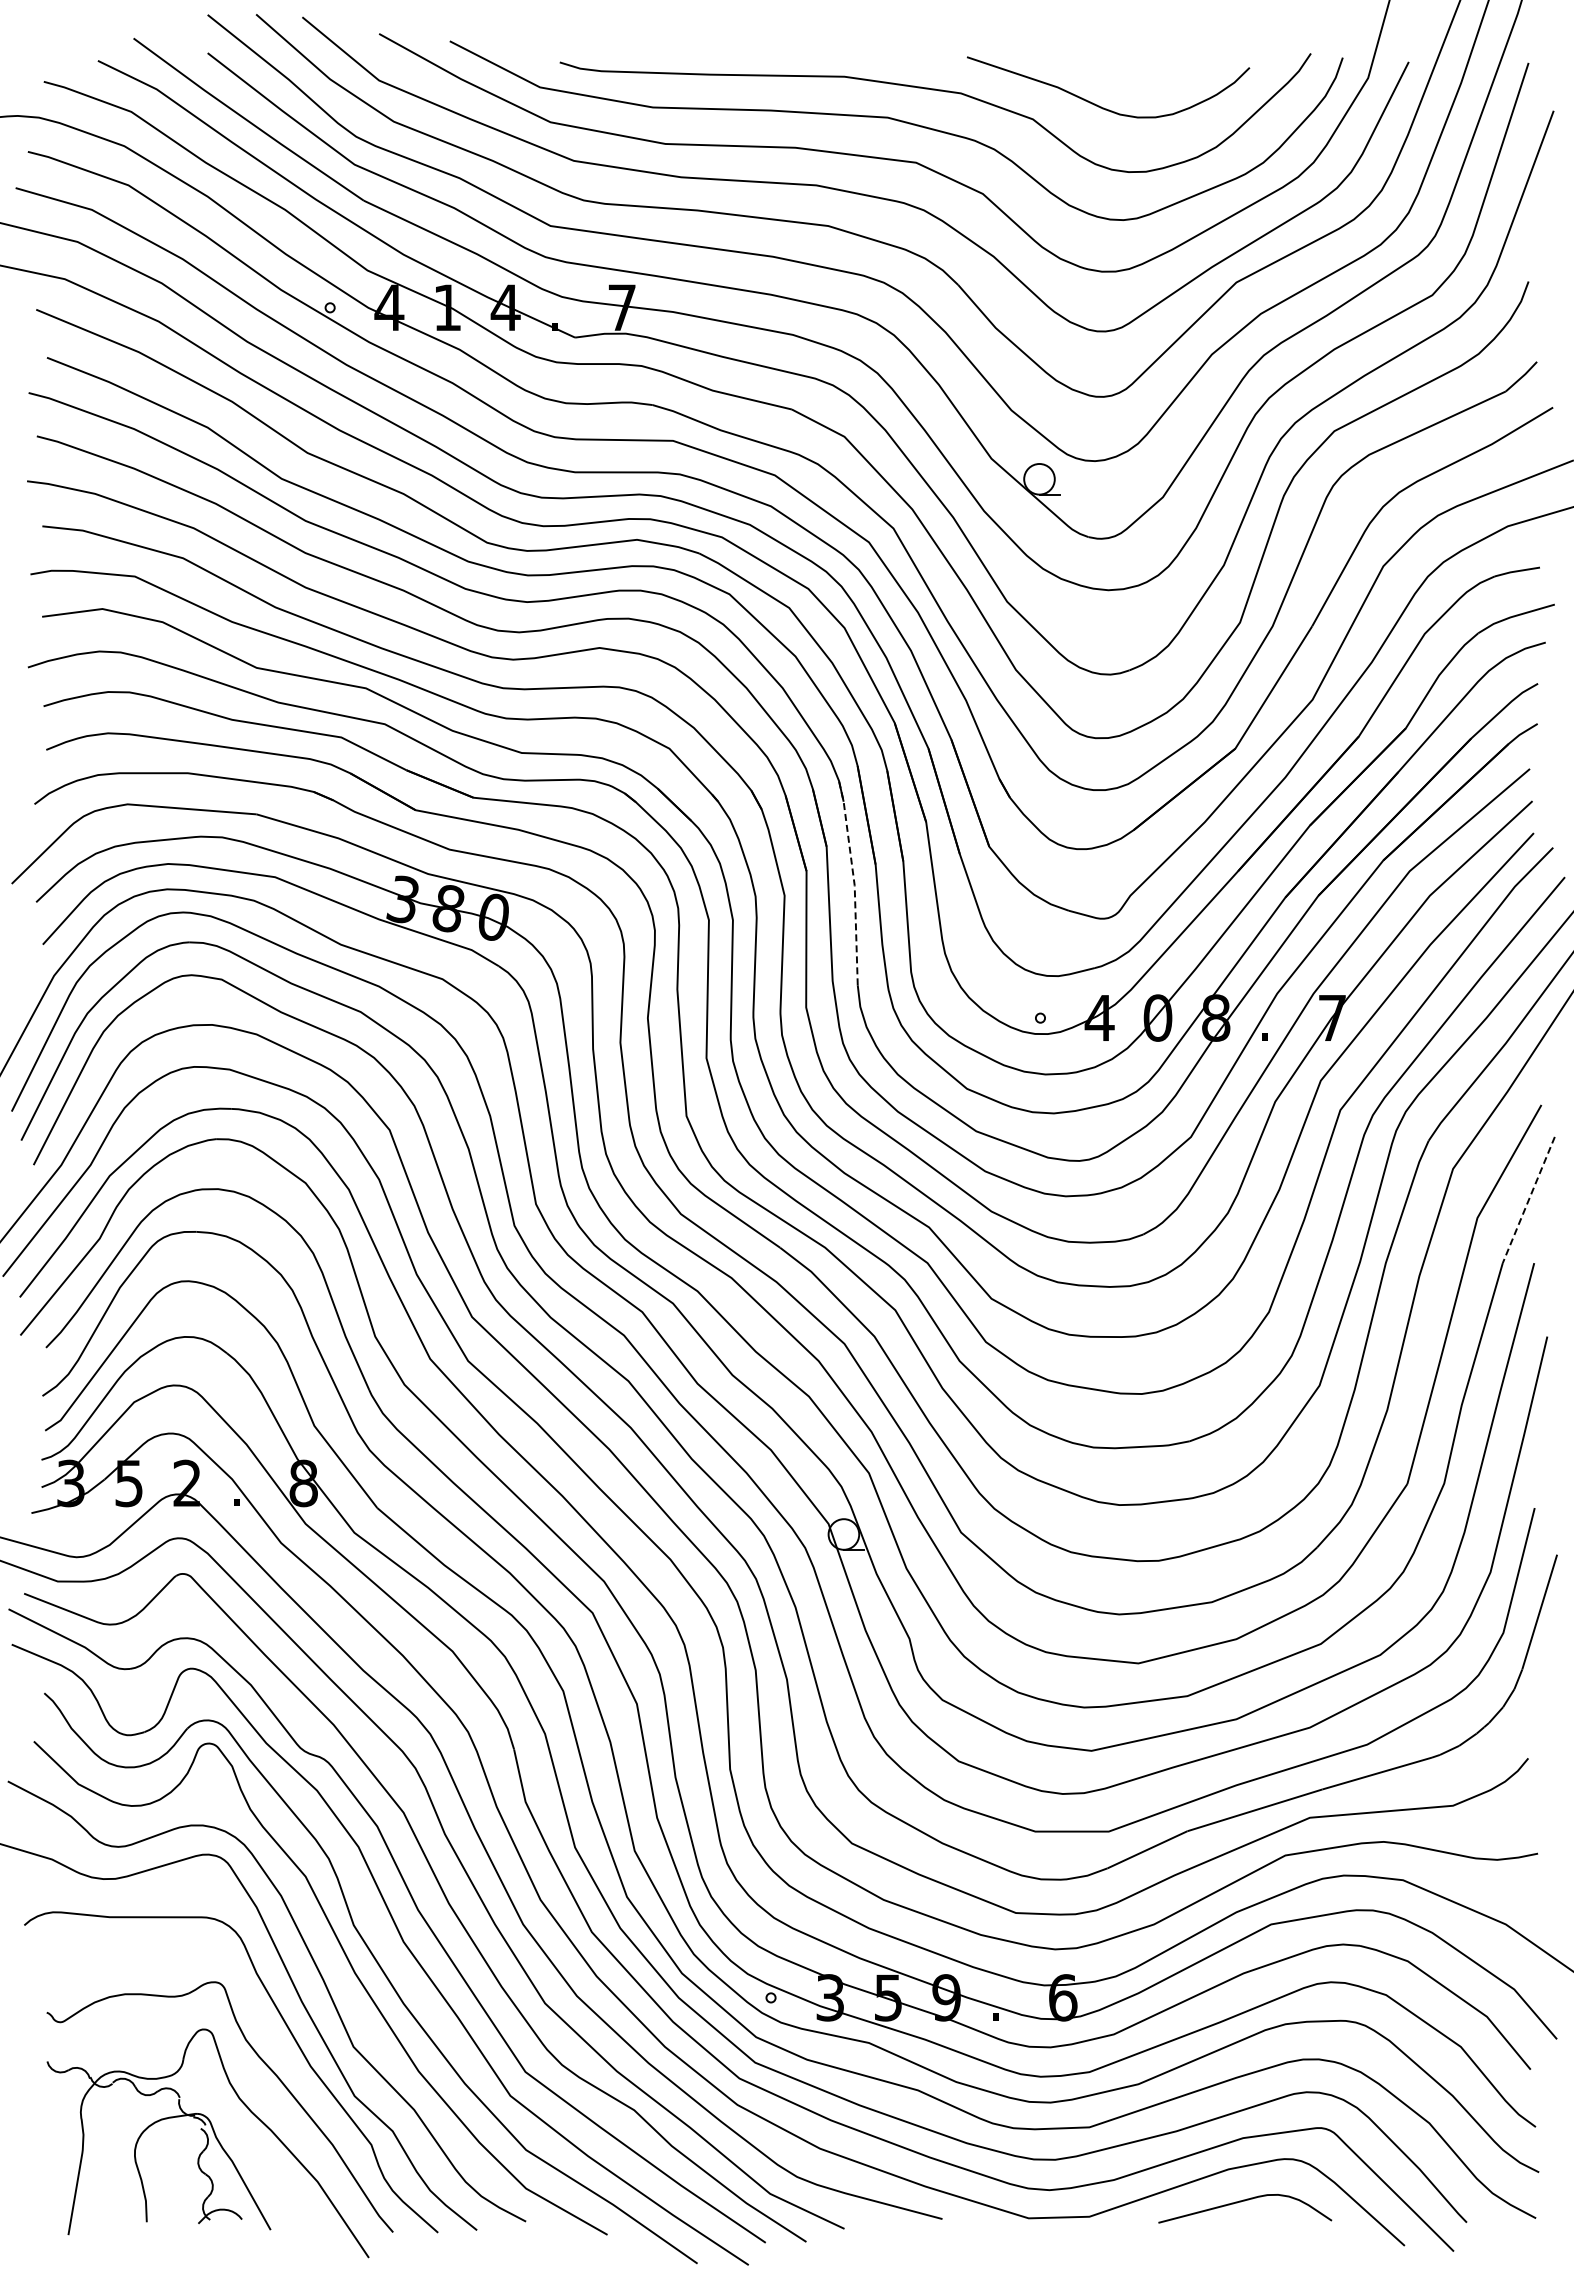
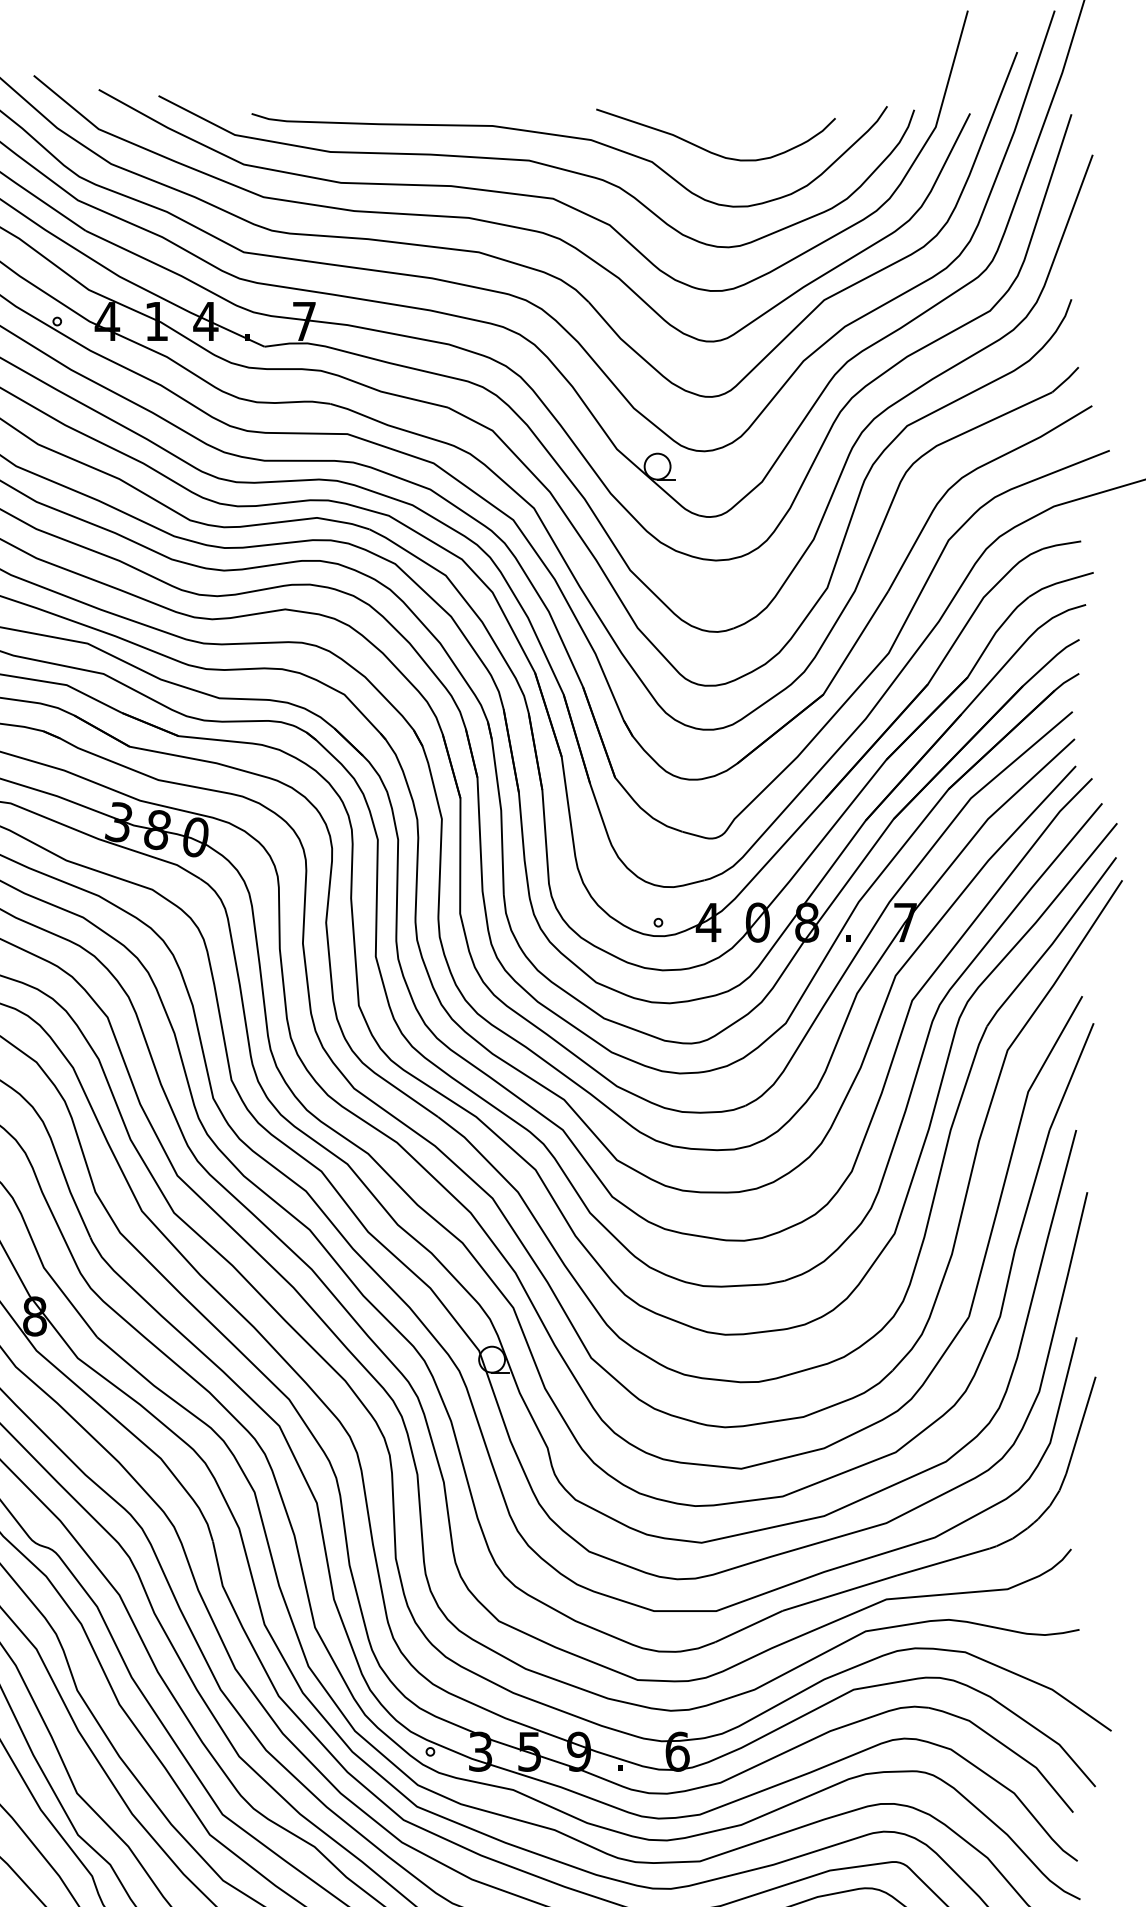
line: (854, 881) -> (501, 807), dashed -> solid
line: (1528, 1200) -> (1071, 1077), dashed -> solid

